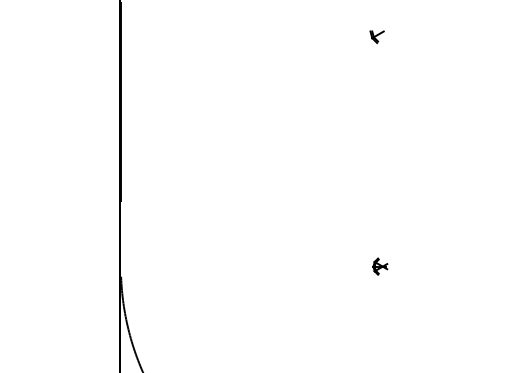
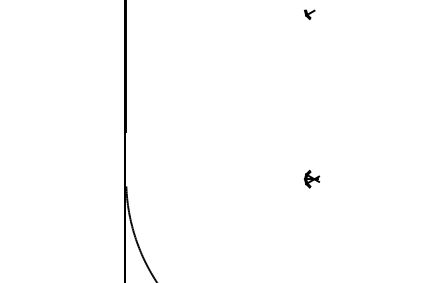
part: (379, 265) -> (311, 178), size x1.43

